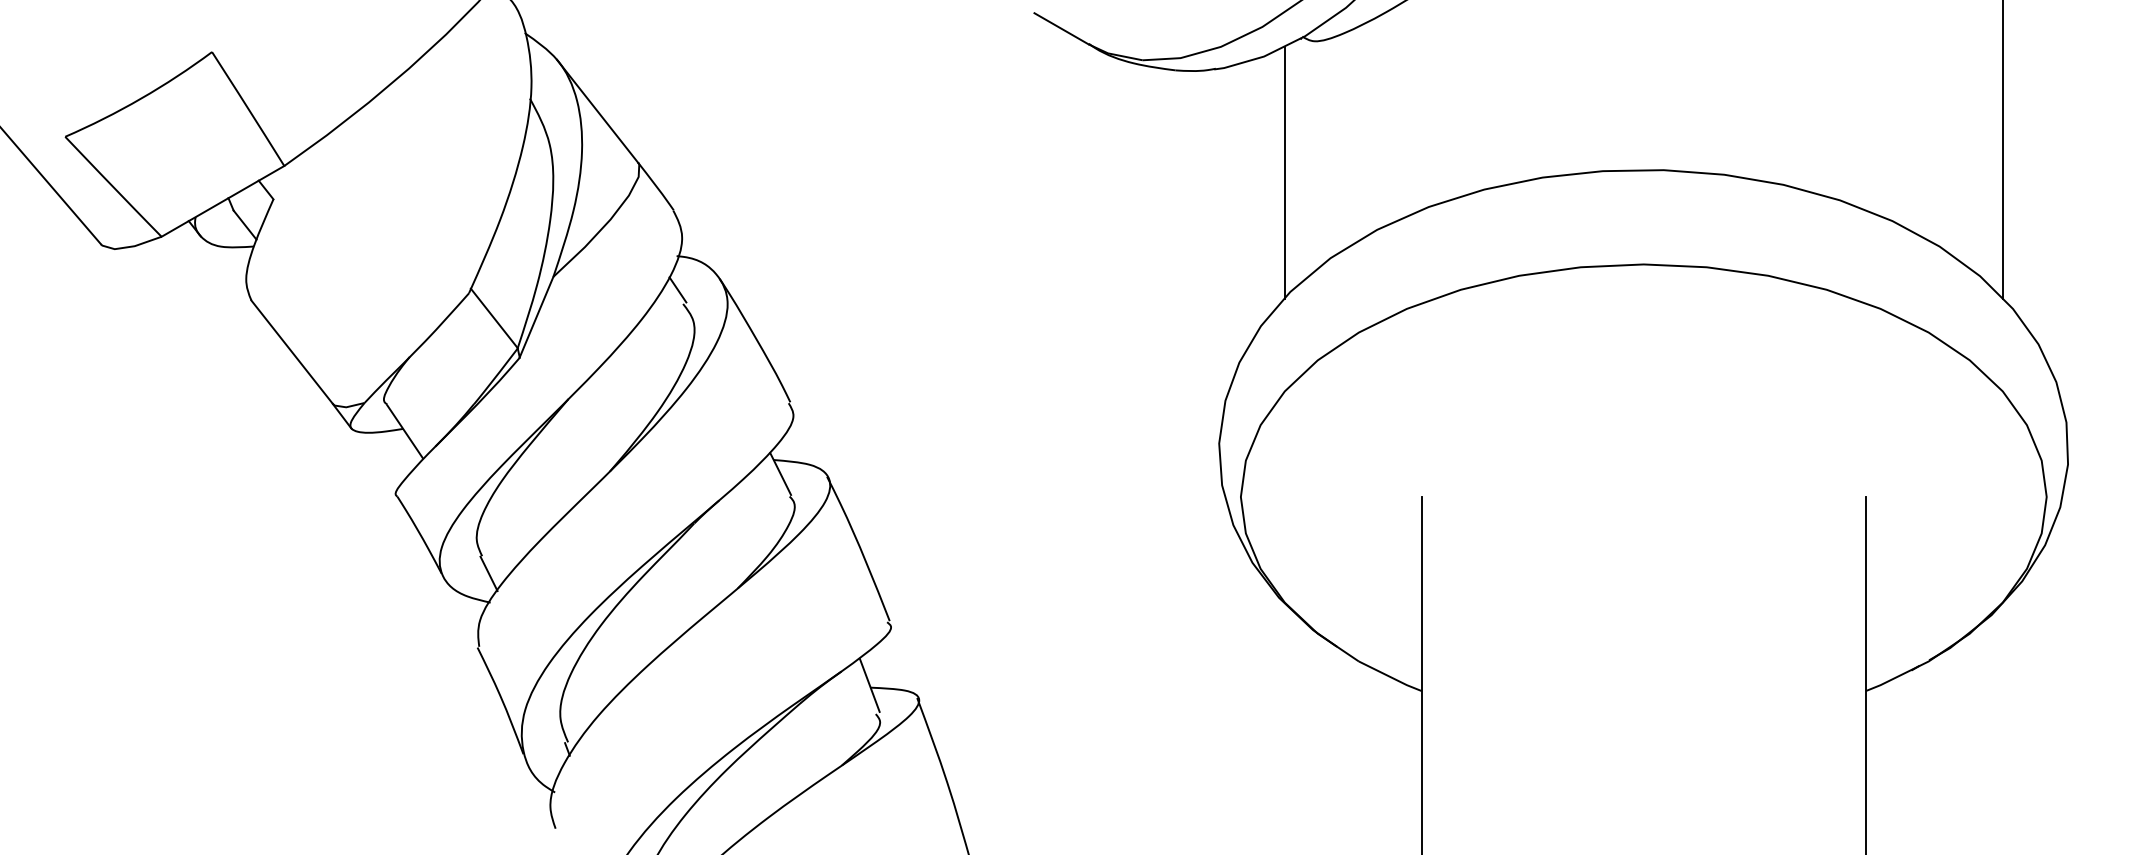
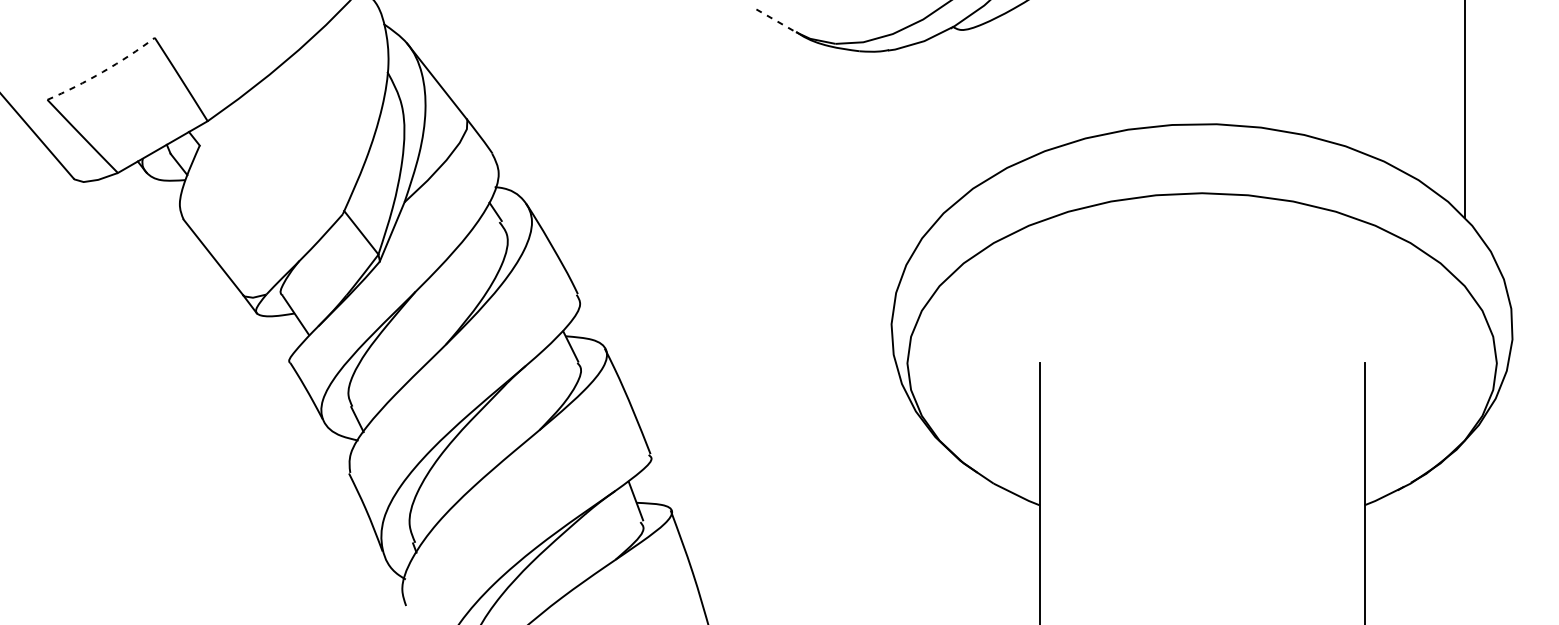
line: (1061, 29) -> (776, 21), solid -> dashed
arc: (141, 98) -> (103, 71), solid -> dashed
line: (1284, 172) -> (939, 125), removed

